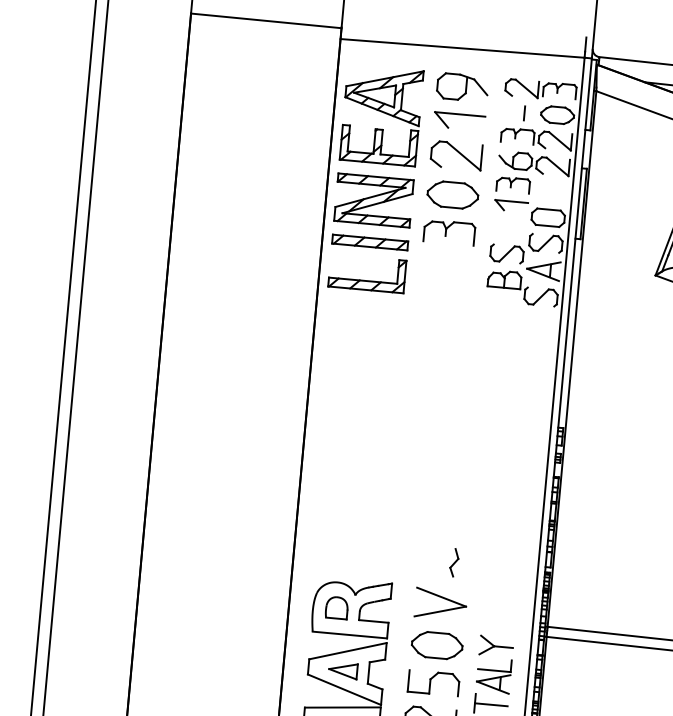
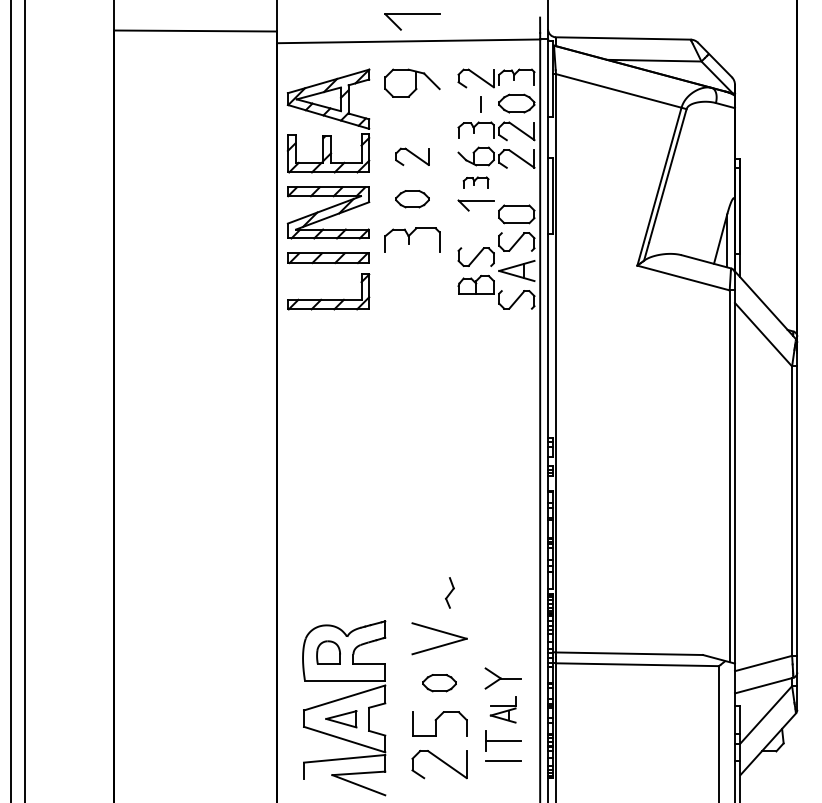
part: (460, 114) -> (412, 14), moved
part: (456, 155) -> (412, 156), size x0.6
part: (512, 184) -> (475, 182), size x0.7
part: (452, 194) -> (412, 198), size x0.6
part: (437, 644) -> (439, 682), size x0.6
part: (493, 675) -> (502, 709), size x0.7

